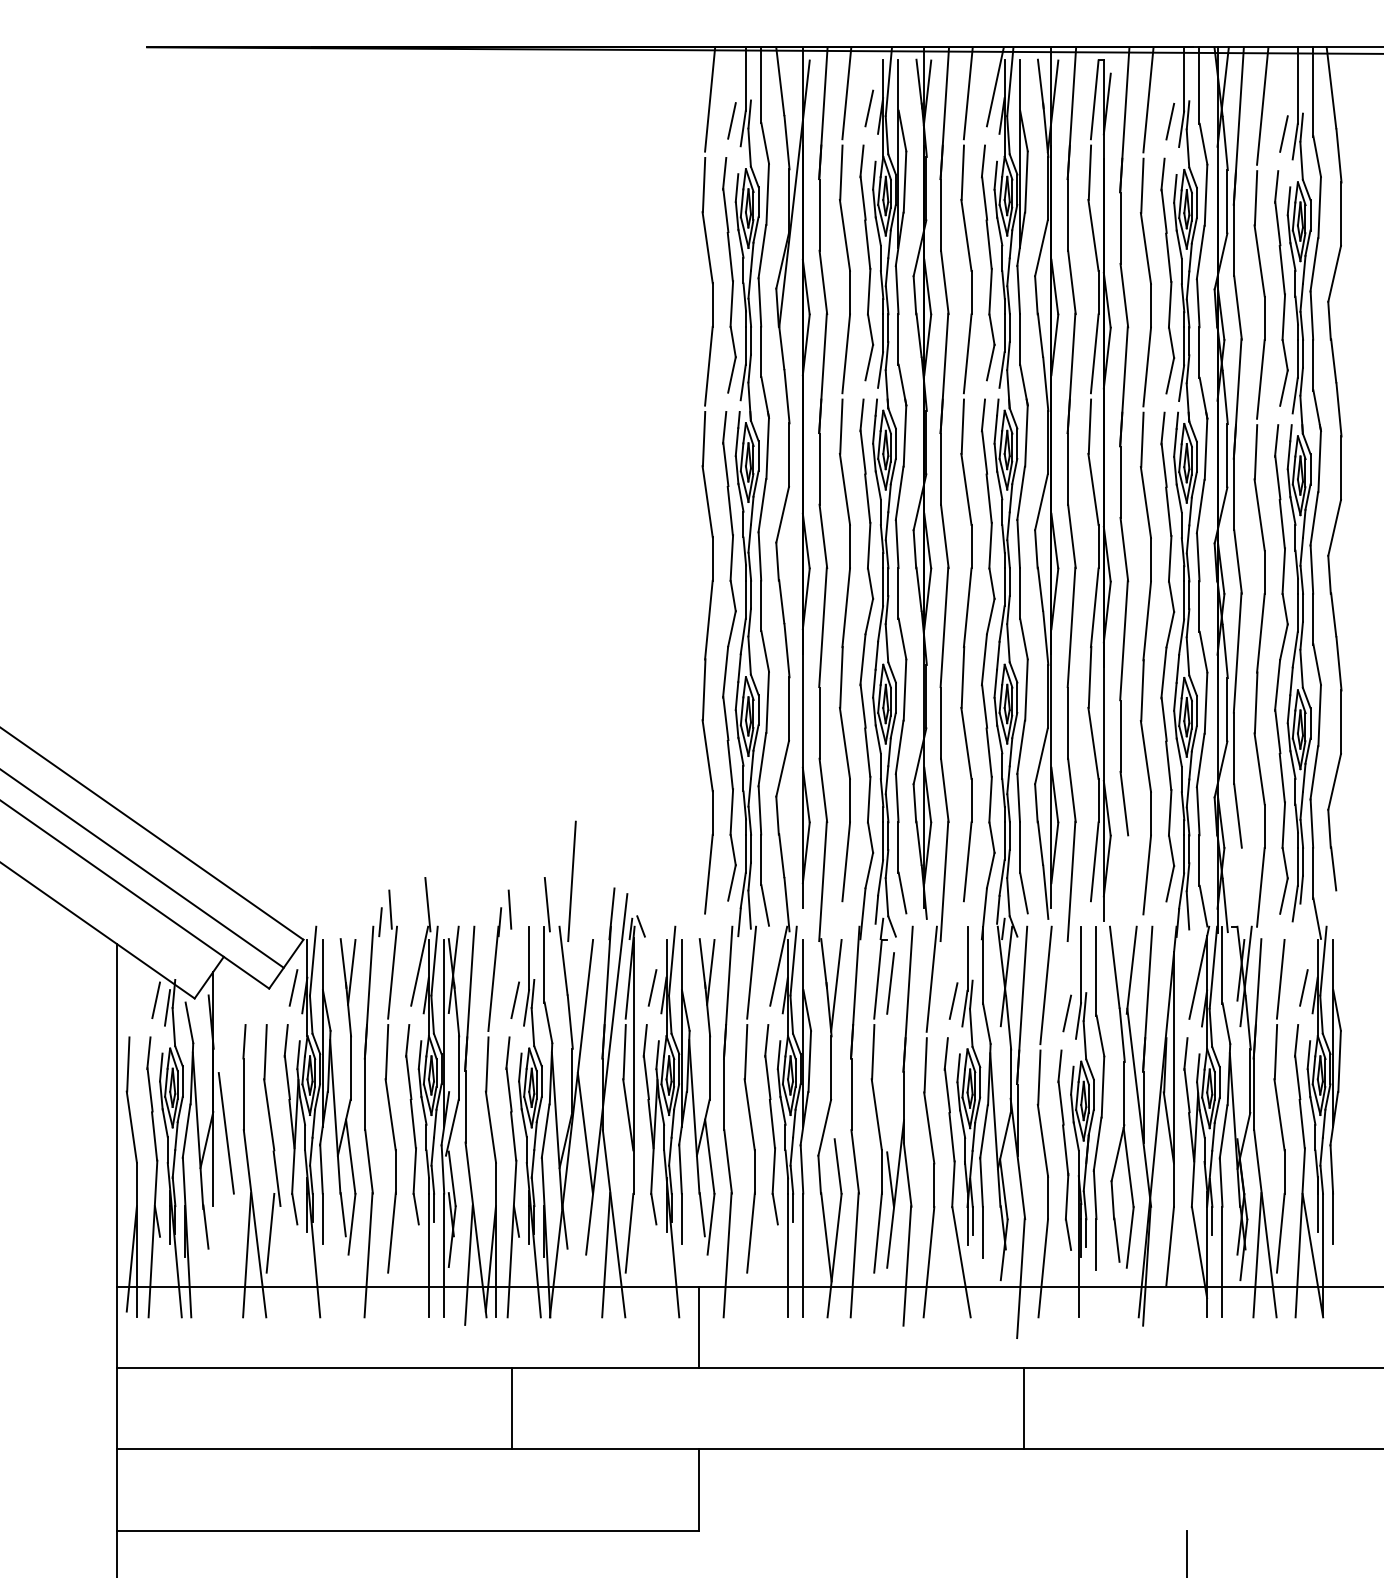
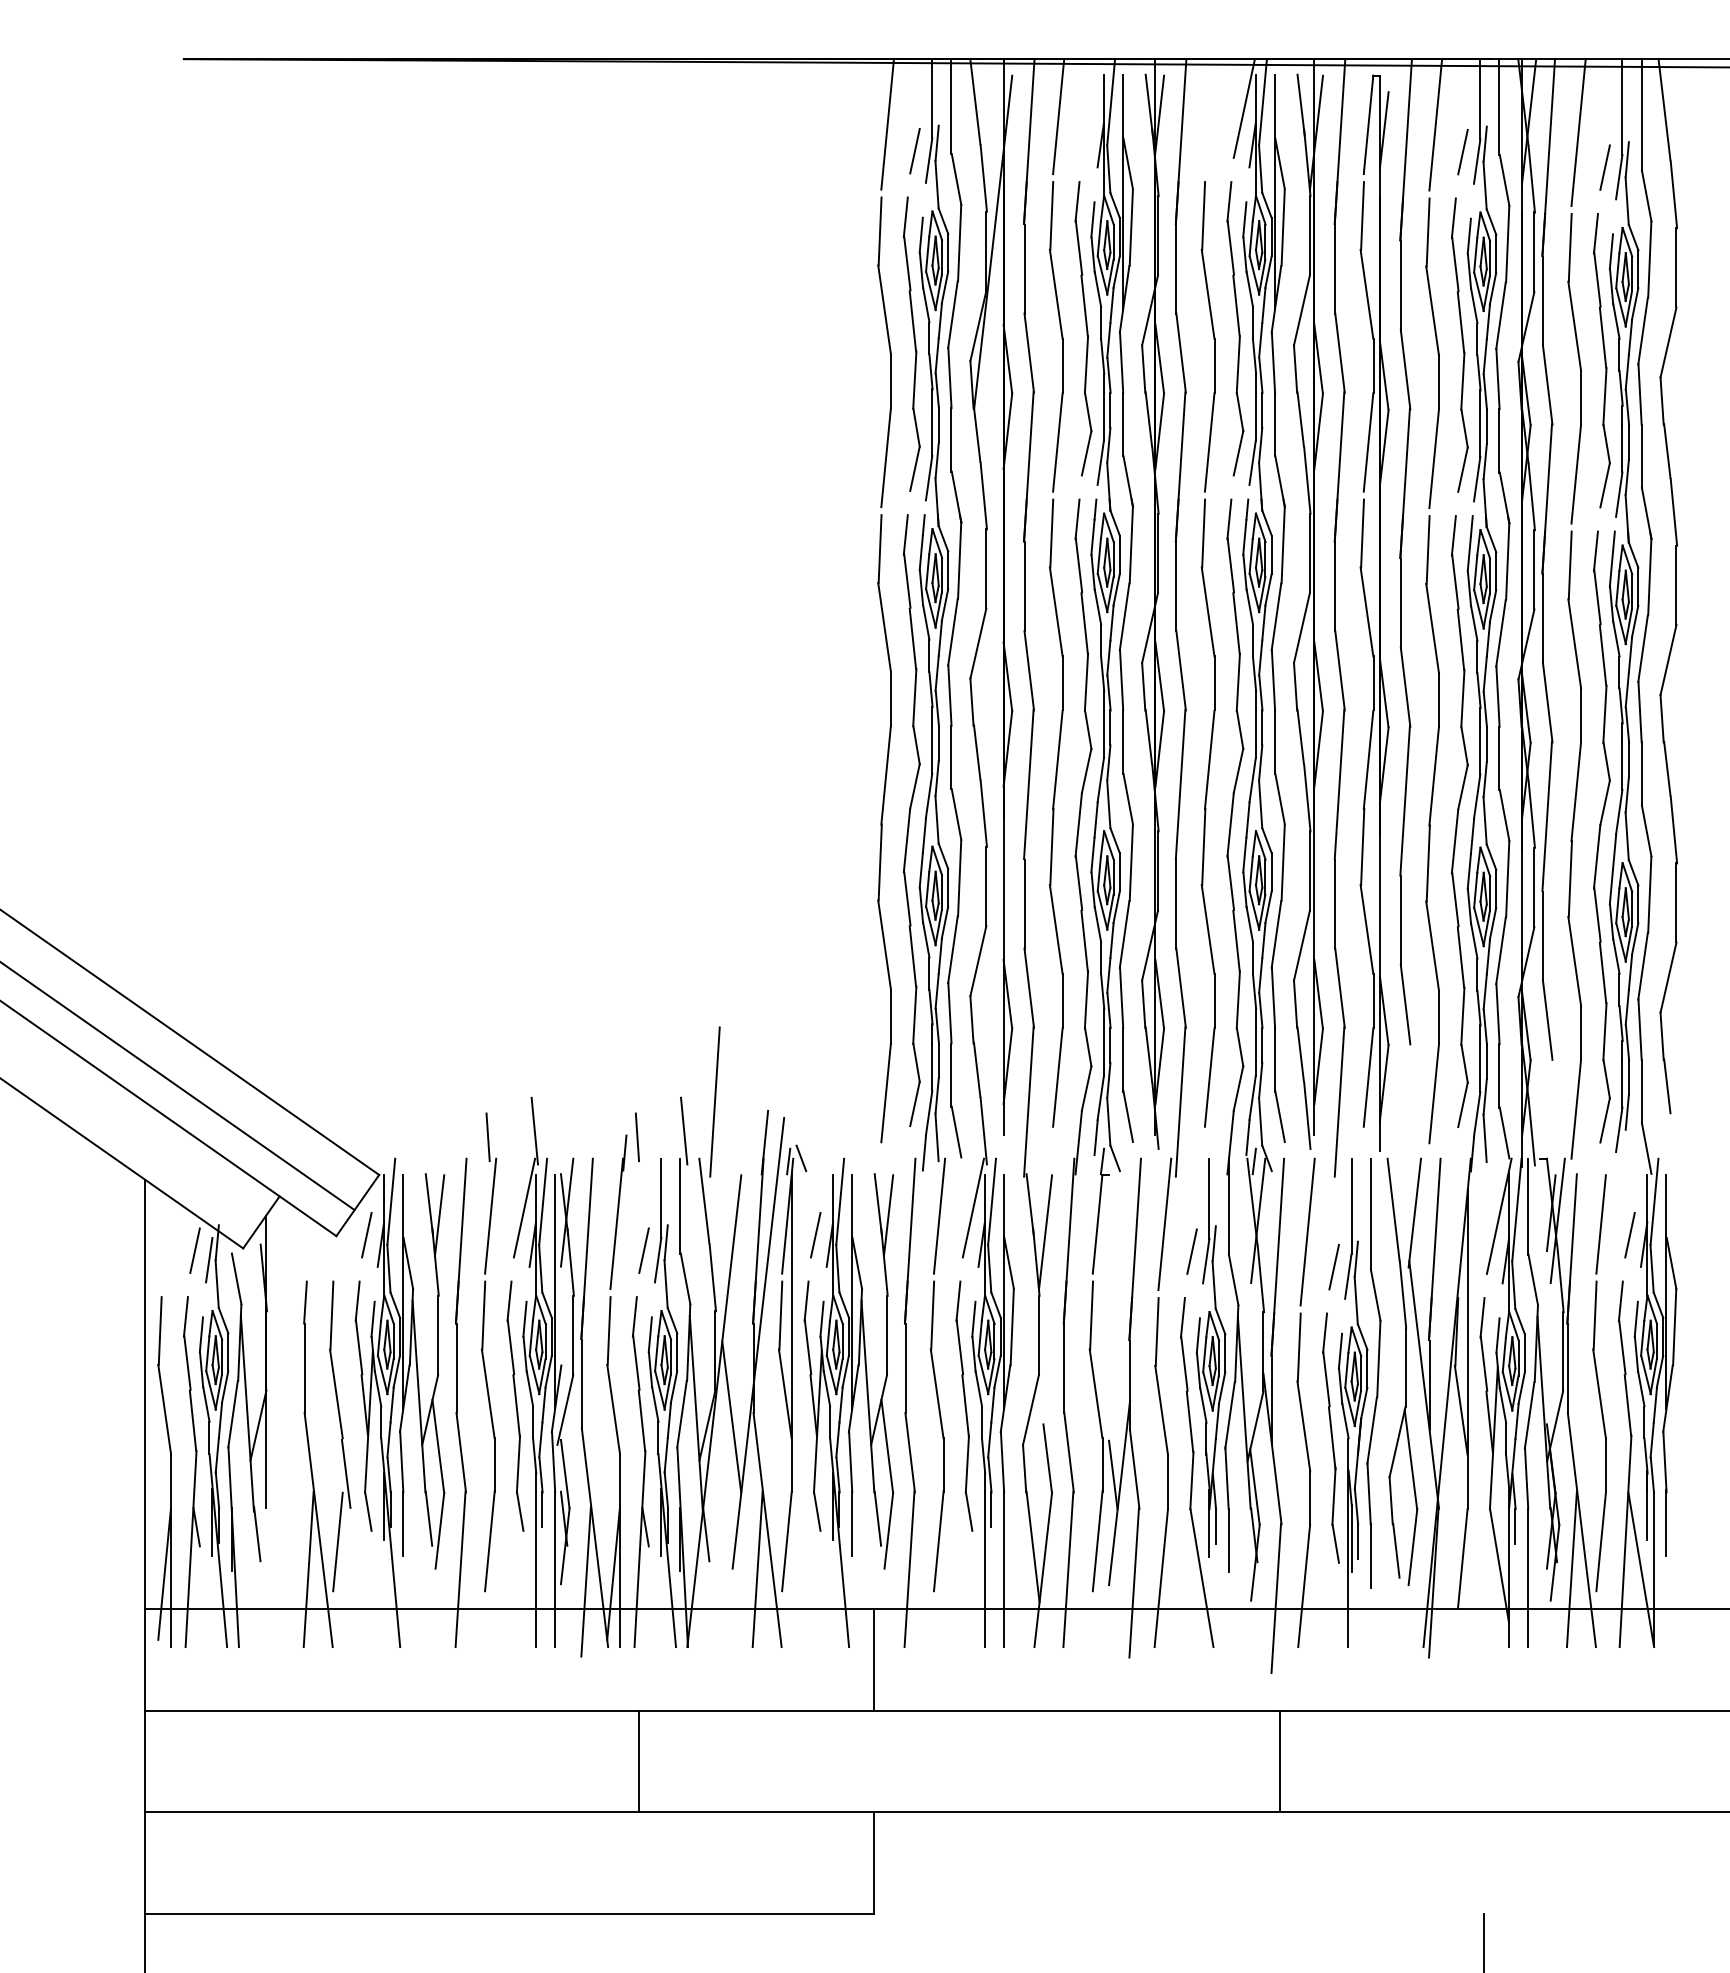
line: (967, 93) -> (1209, 116), removed
line: (869, 108) -> (1086, 135), removed
line: (380, 922) -> (475, 1153), removed
line: (890, 983) -> (1113, 1229), removed
line: (225, 1133) -> (281, 1417), removed

